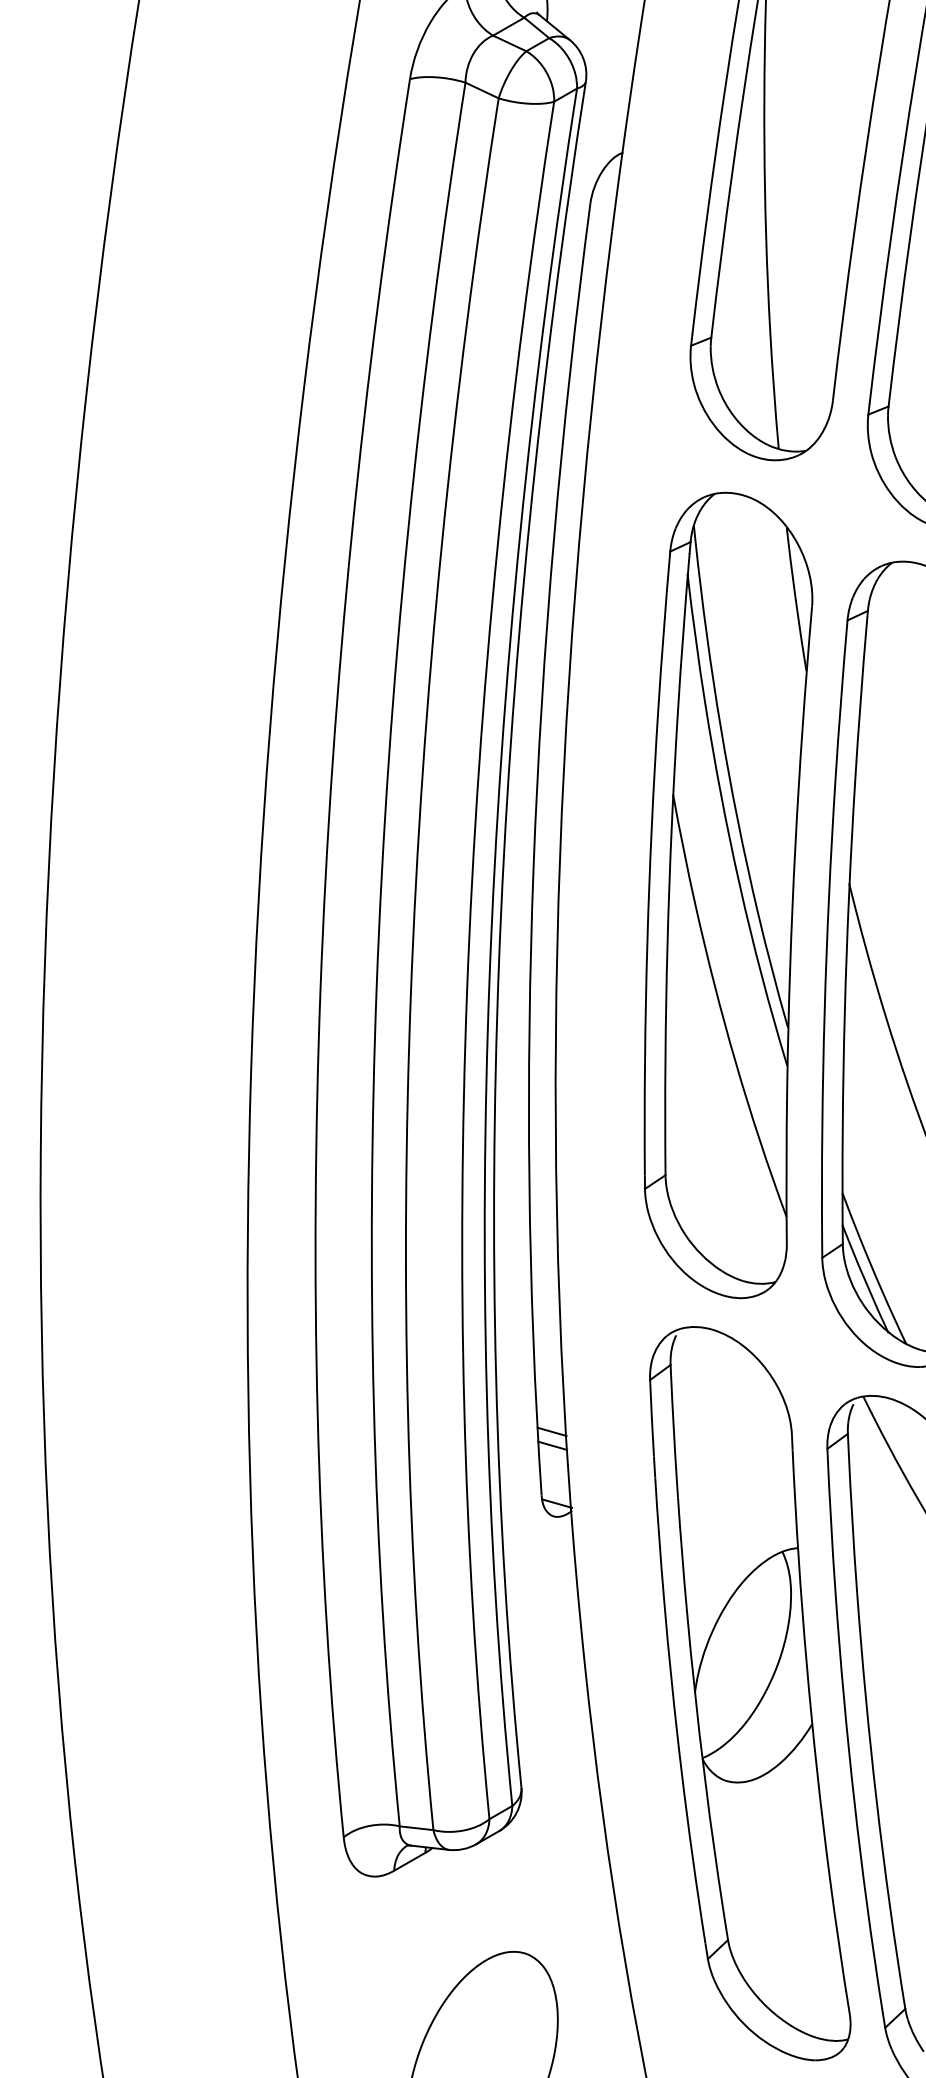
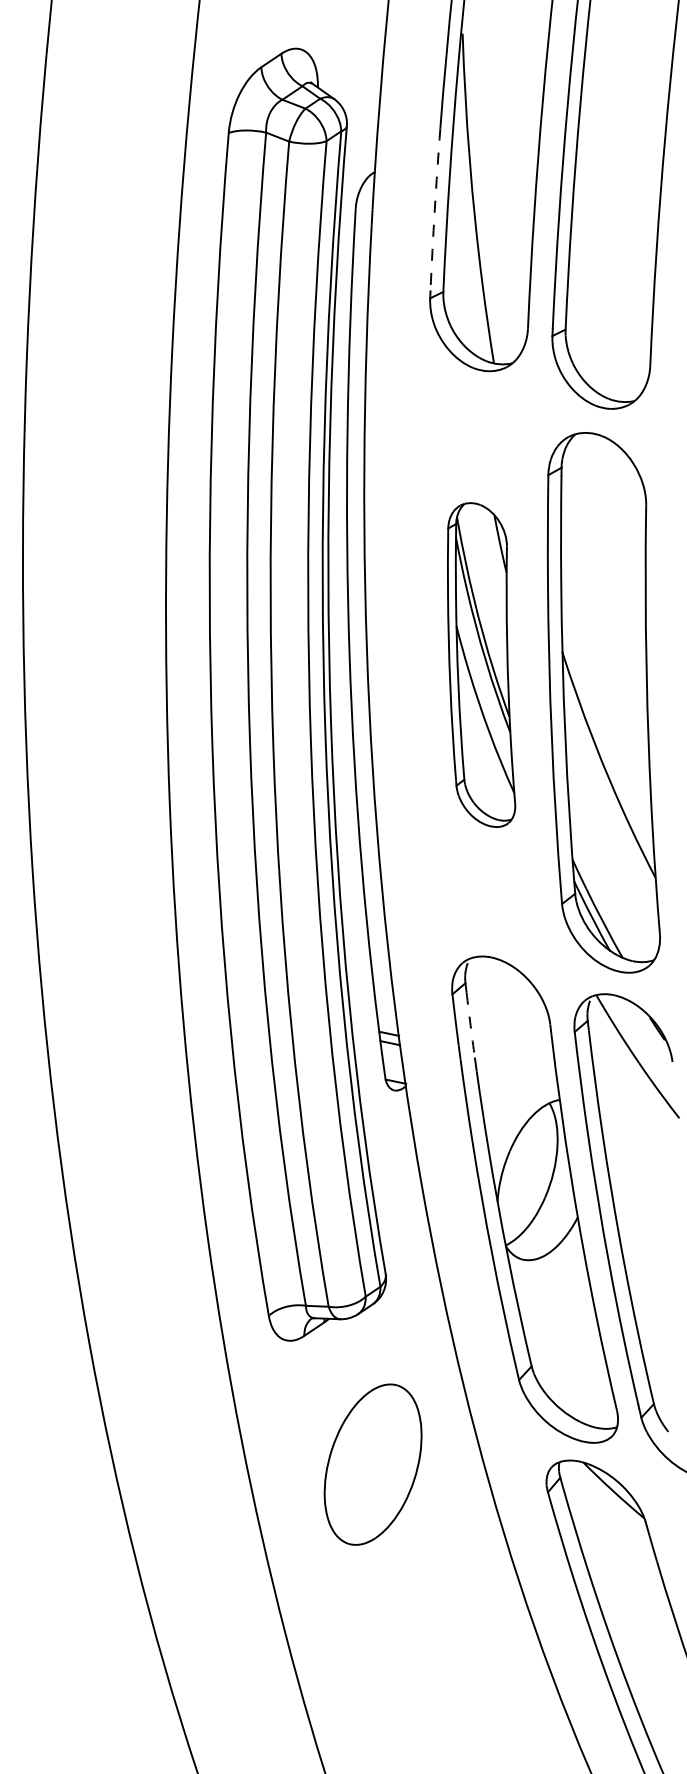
arc: (706, 214) -> (434, 209), solid -> dashed
part: (728, 894) -> (481, 664), size x0.6
arc: (673, 1428) -> (470, 1025), solid -> dashed

